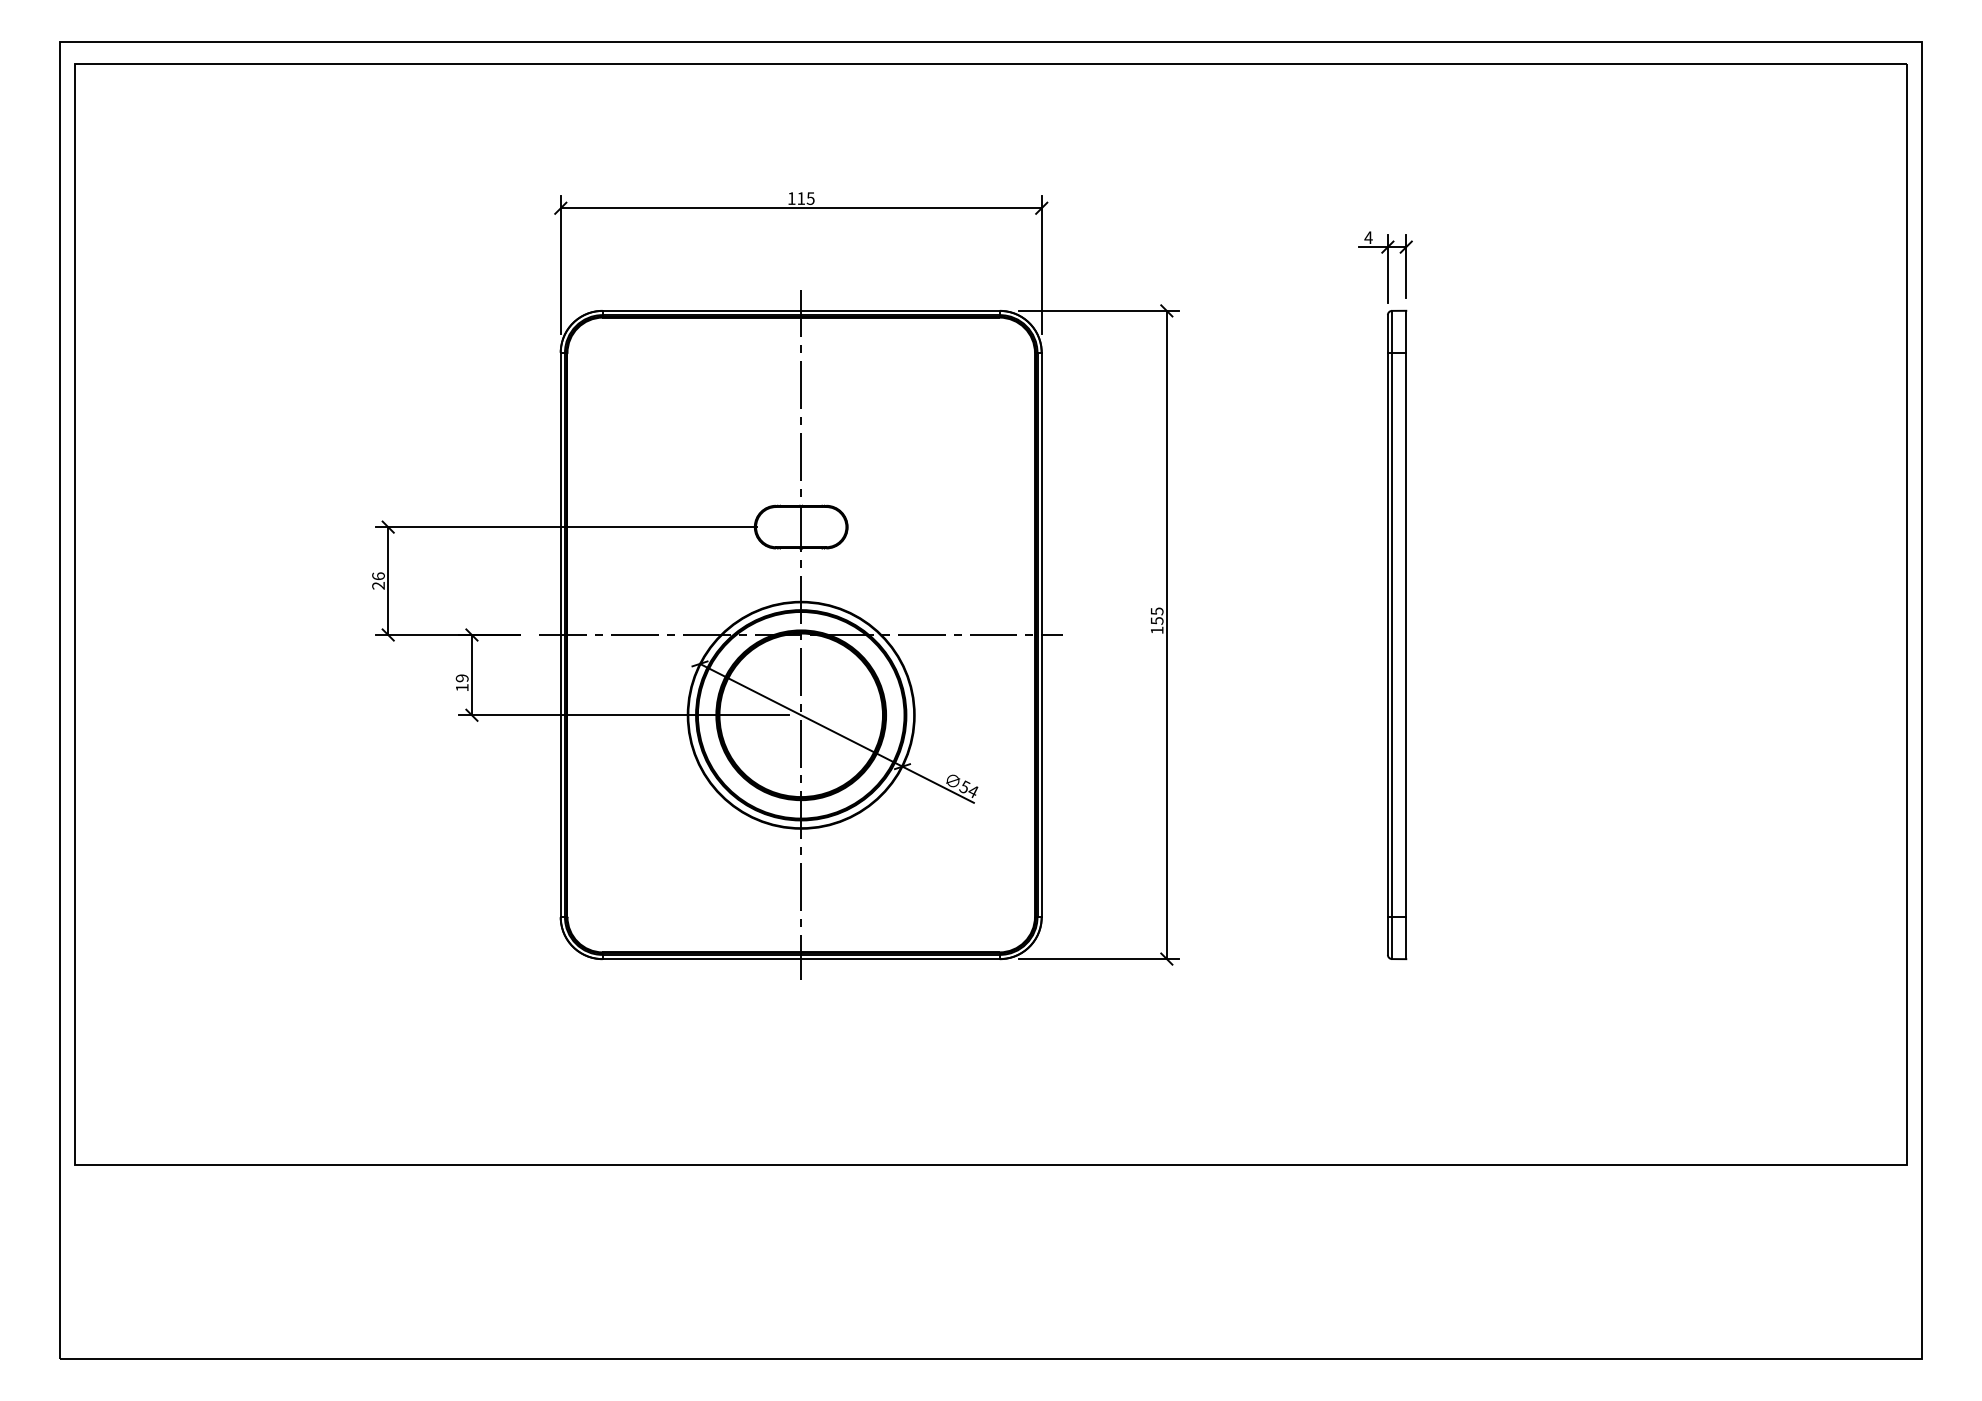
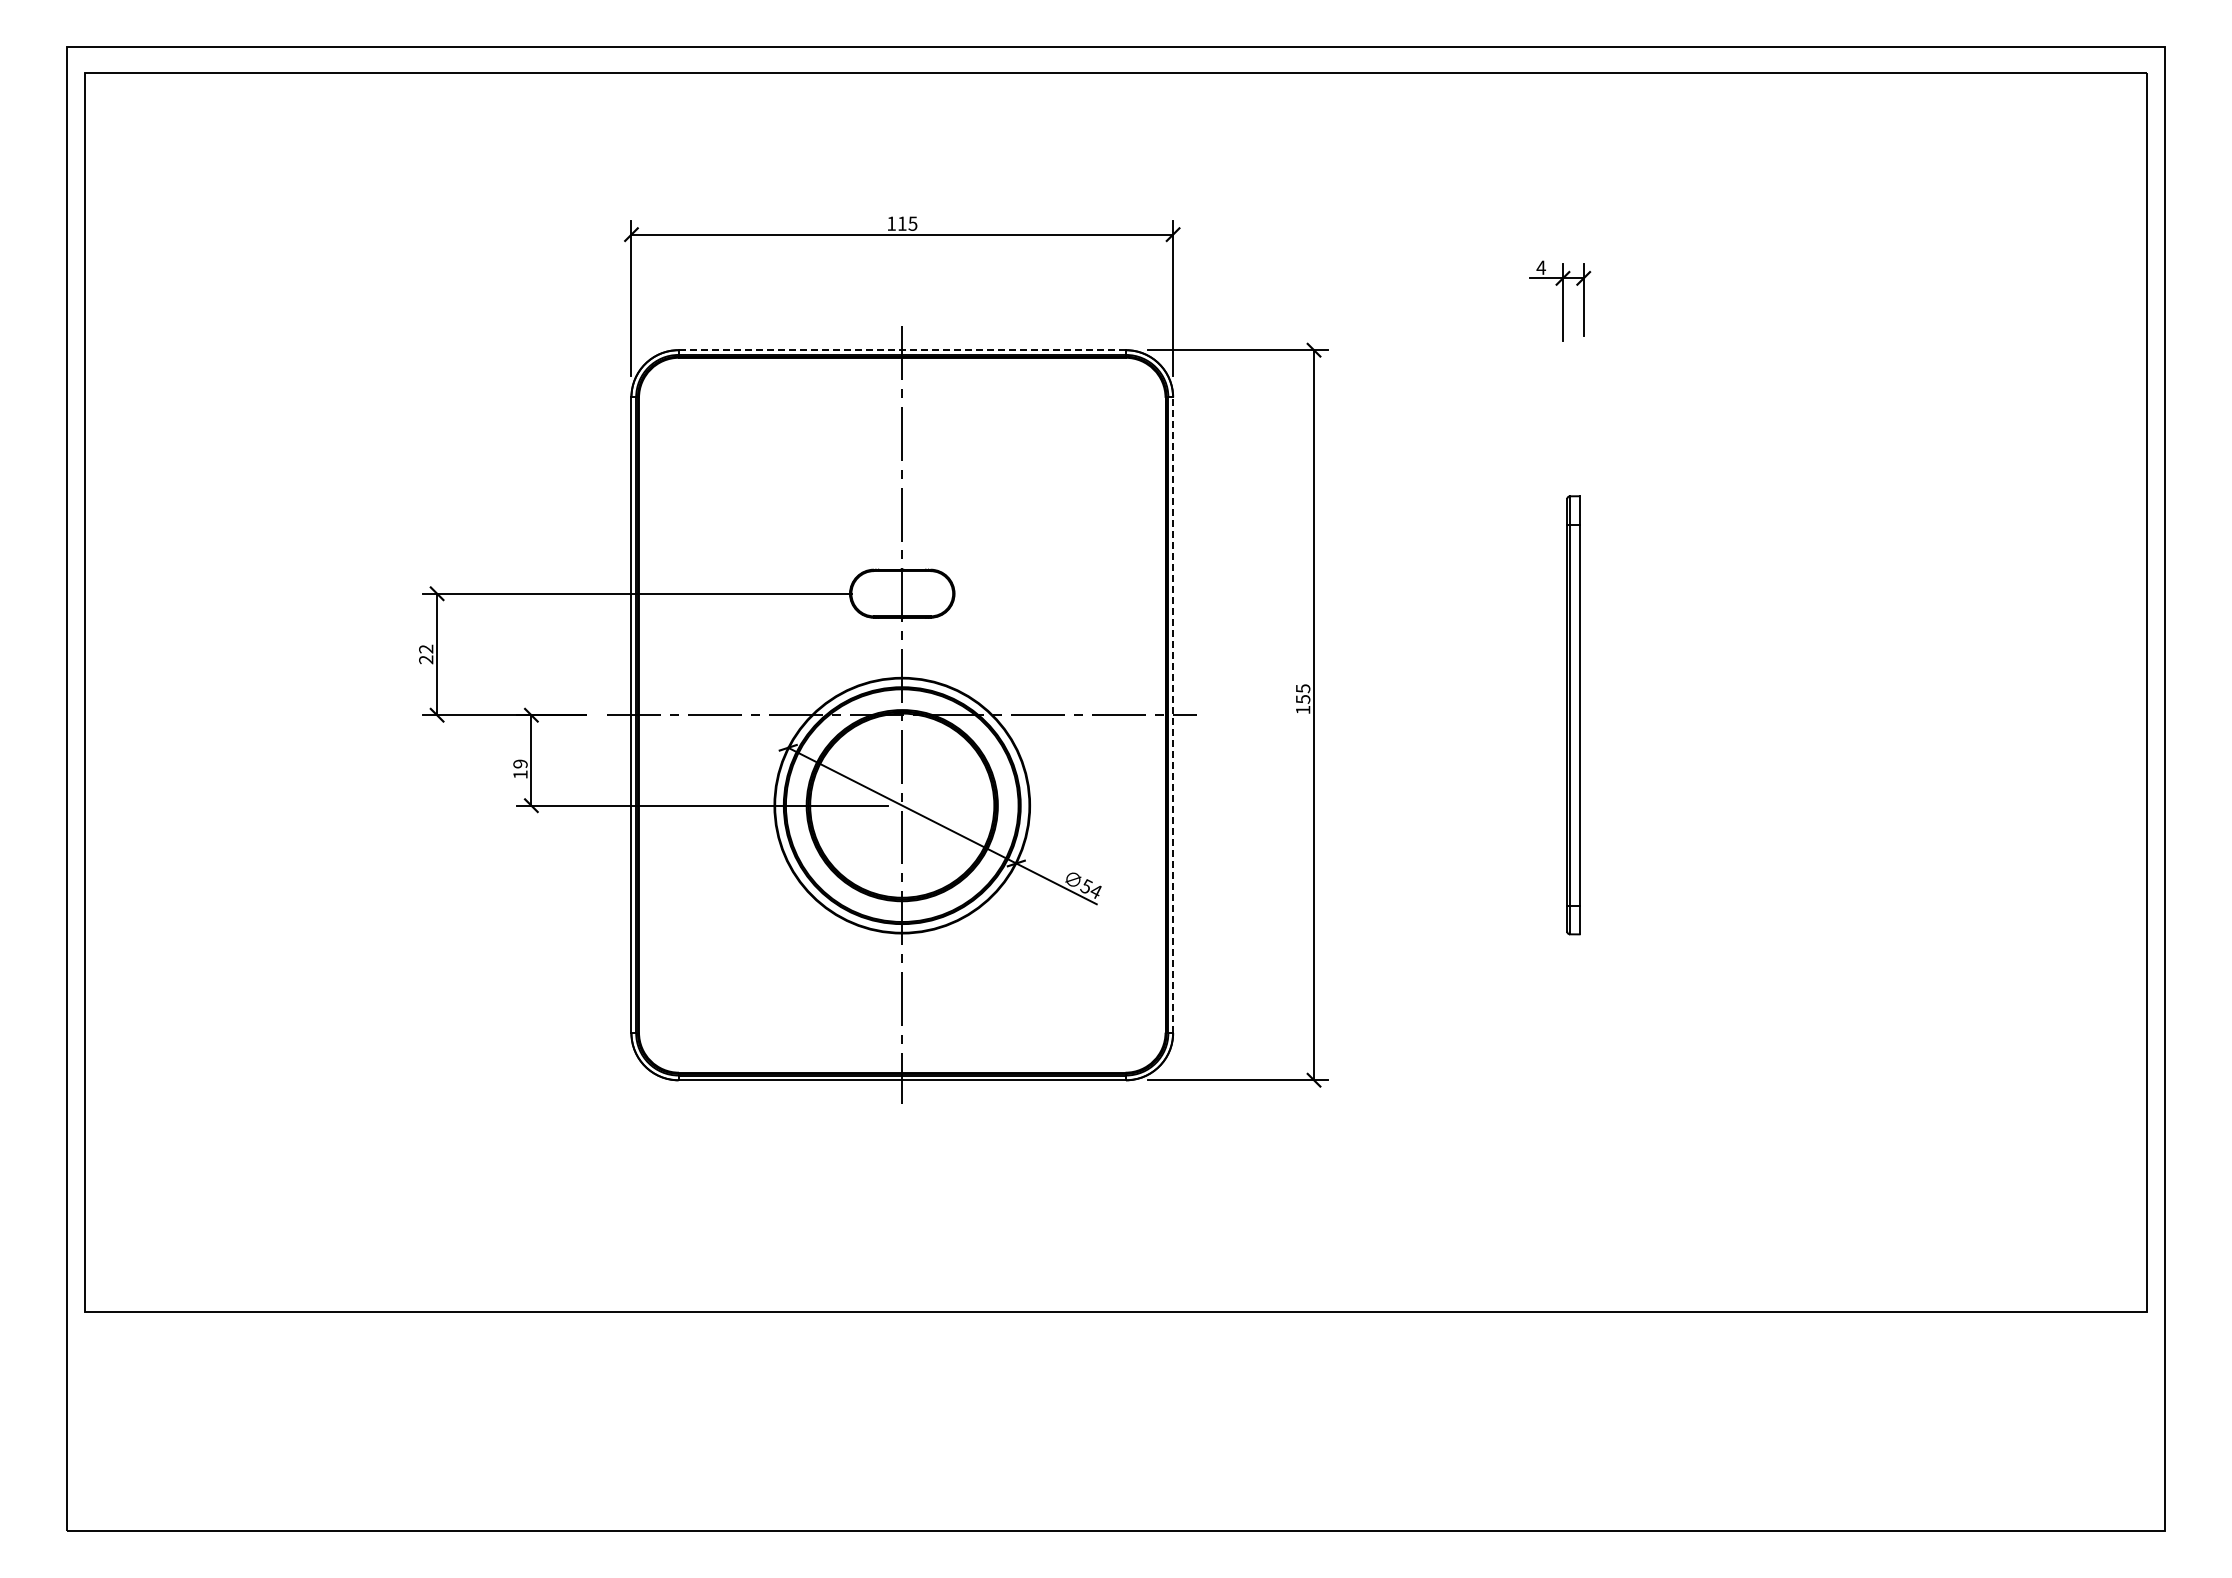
line: (801, 311) -> (902, 350), solid -> dashed
text: (378, 575) -> (426, 648), 26 -> 22
line: (1042, 635) -> (1173, 715), solid -> dashed
part: (1397, 635) -> (1573, 715), size x0.6

